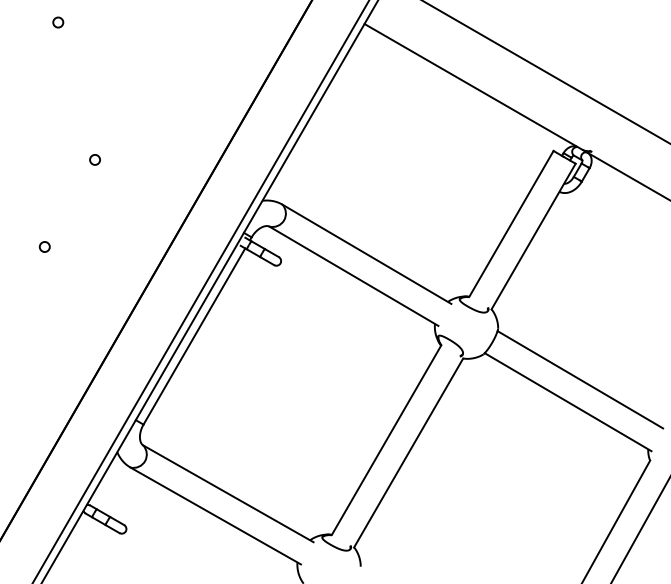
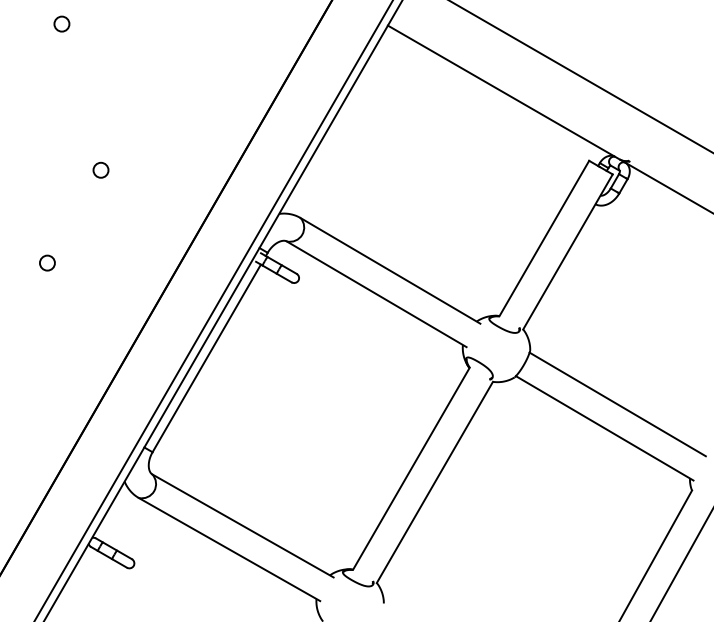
circle: (57, 22) -> (61, 23), size x1.4
circle: (94, 160) -> (100, 170), size x1.4
circle: (44, 246) -> (47, 262), size x1.4

